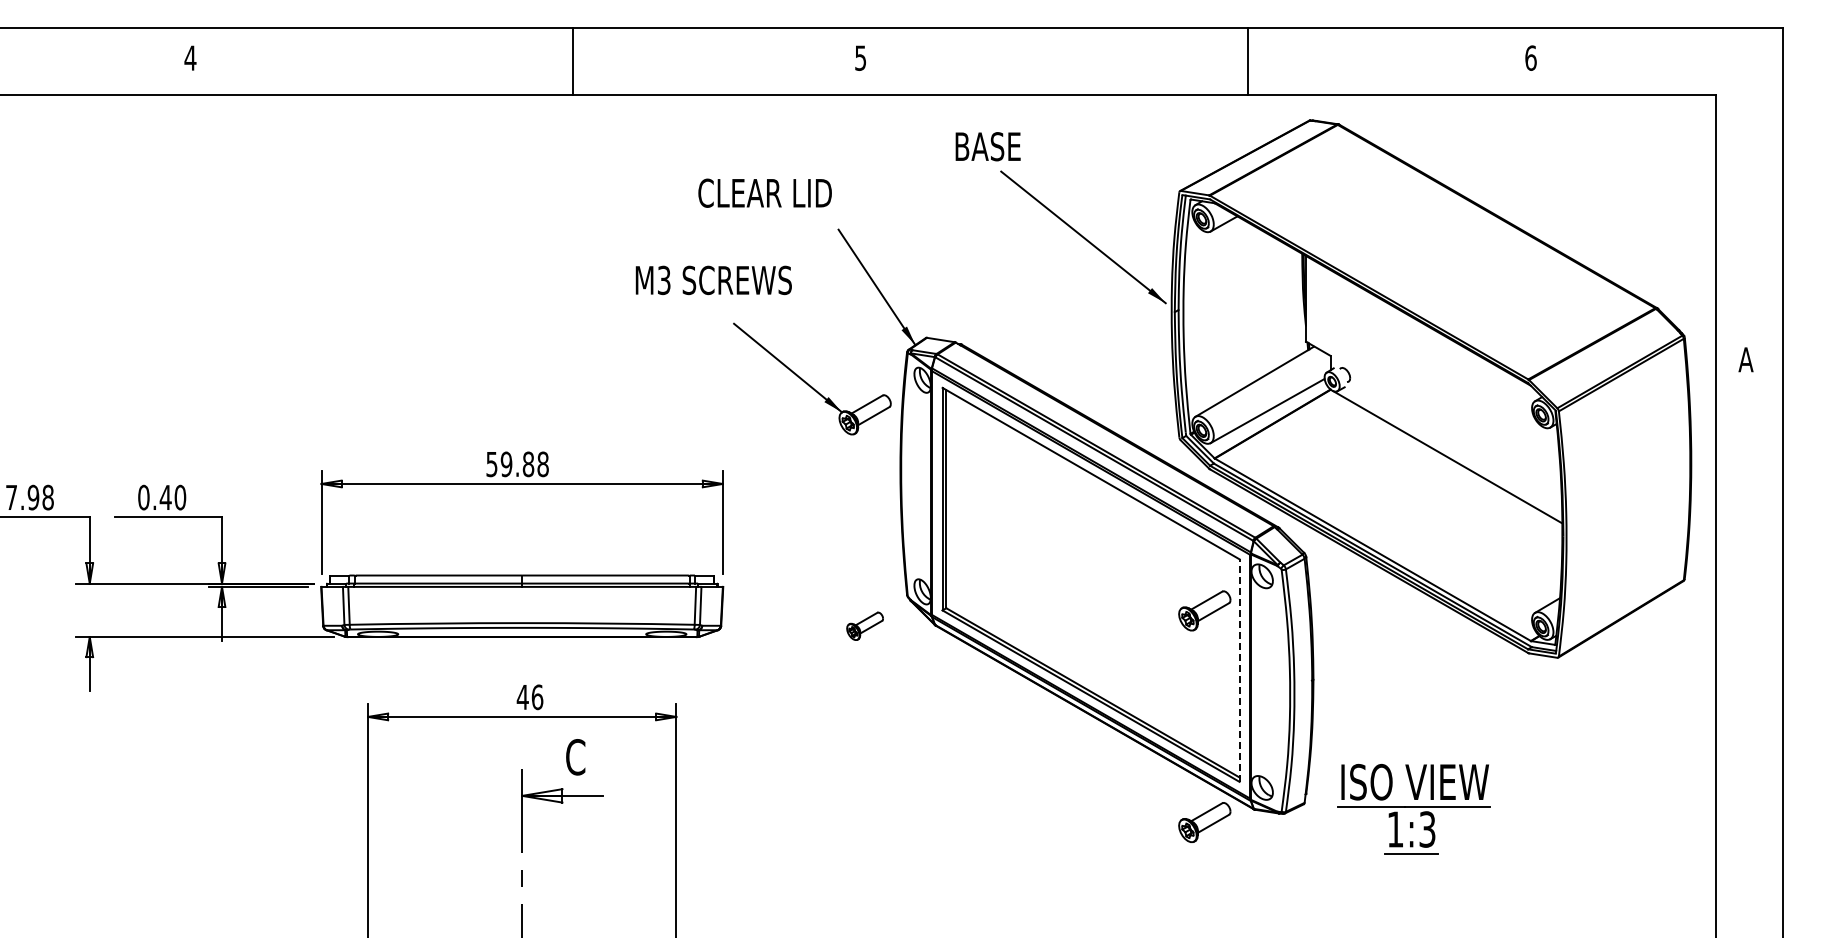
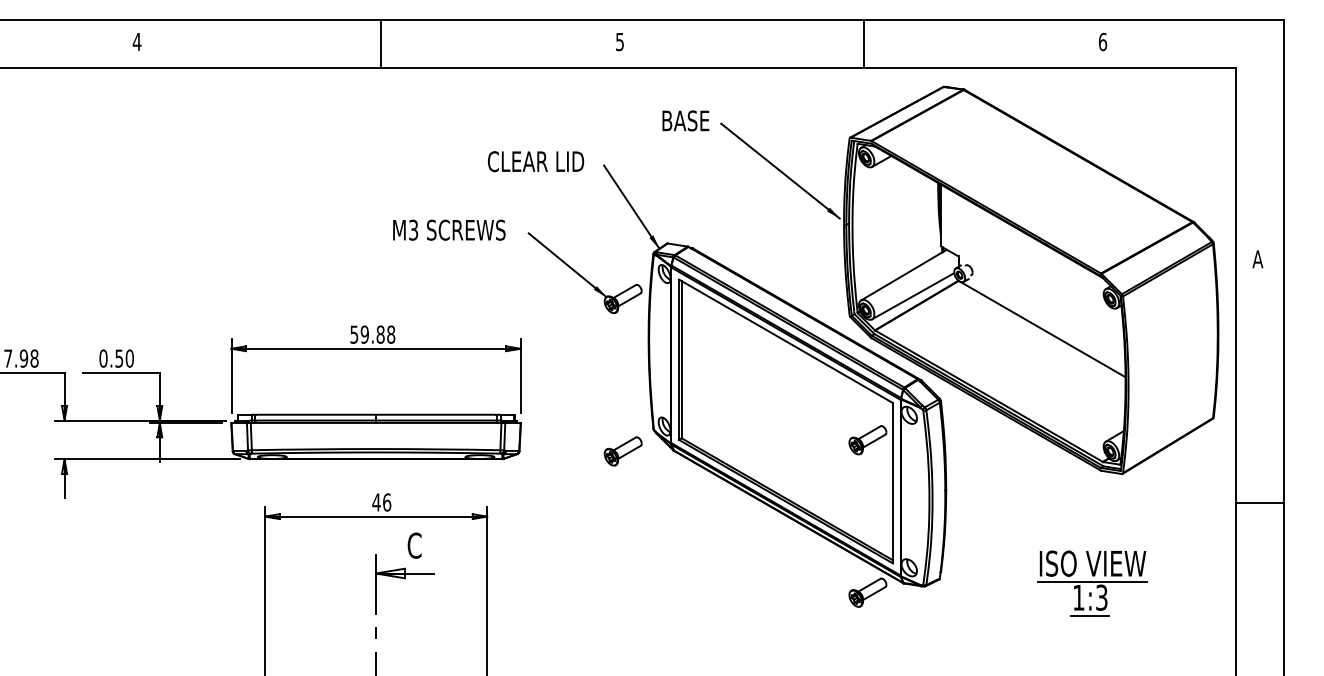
line: (572, 60) -> (381, 43), moved
line: (1247, 60) -> (864, 43), moved
text: (987, 146) -> (685, 120), moved
text: (764, 192) -> (535, 161), moved
text: (713, 280) -> (449, 230), moved
text: (165, 497) -> (119, 358), 0.40 -> 0.50
part: (864, 625) -> (622, 450), size x1.43
line: (1239, 670) -> (892, 483), dashed -> solid
line: (1748, 698) -> (1259, 503), added
part: (1413, 809) -> (1091, 583), moved

